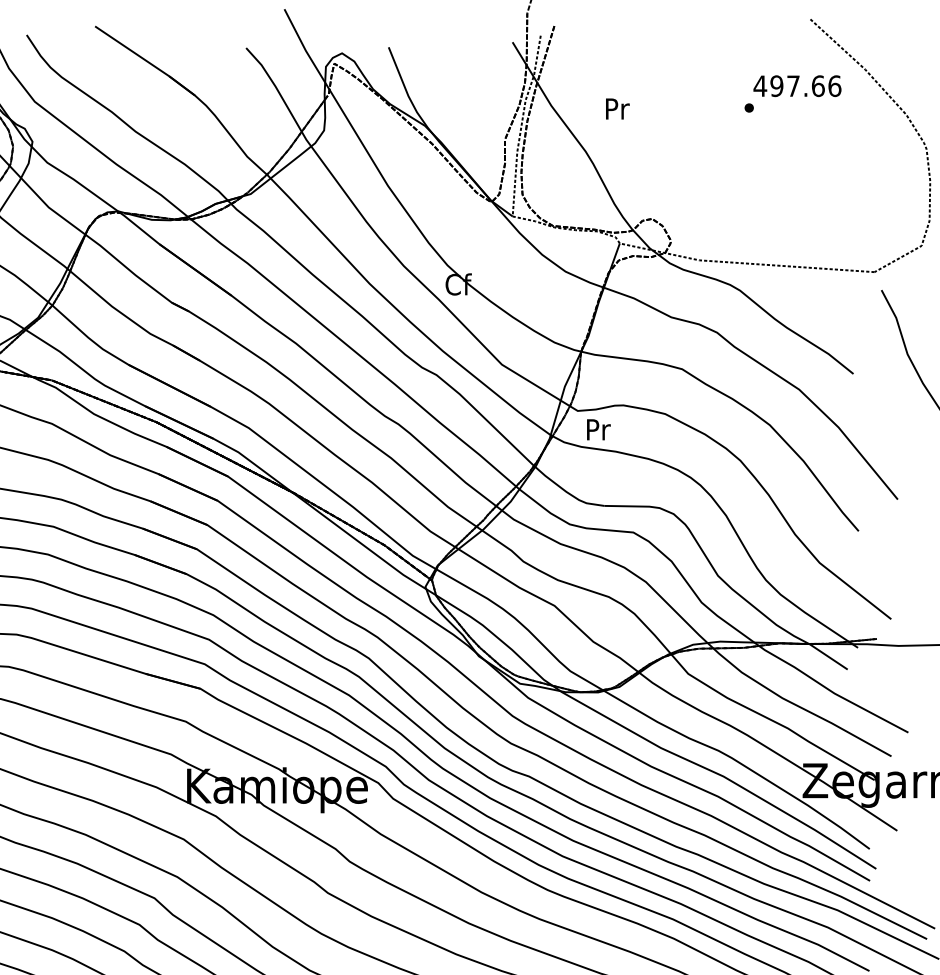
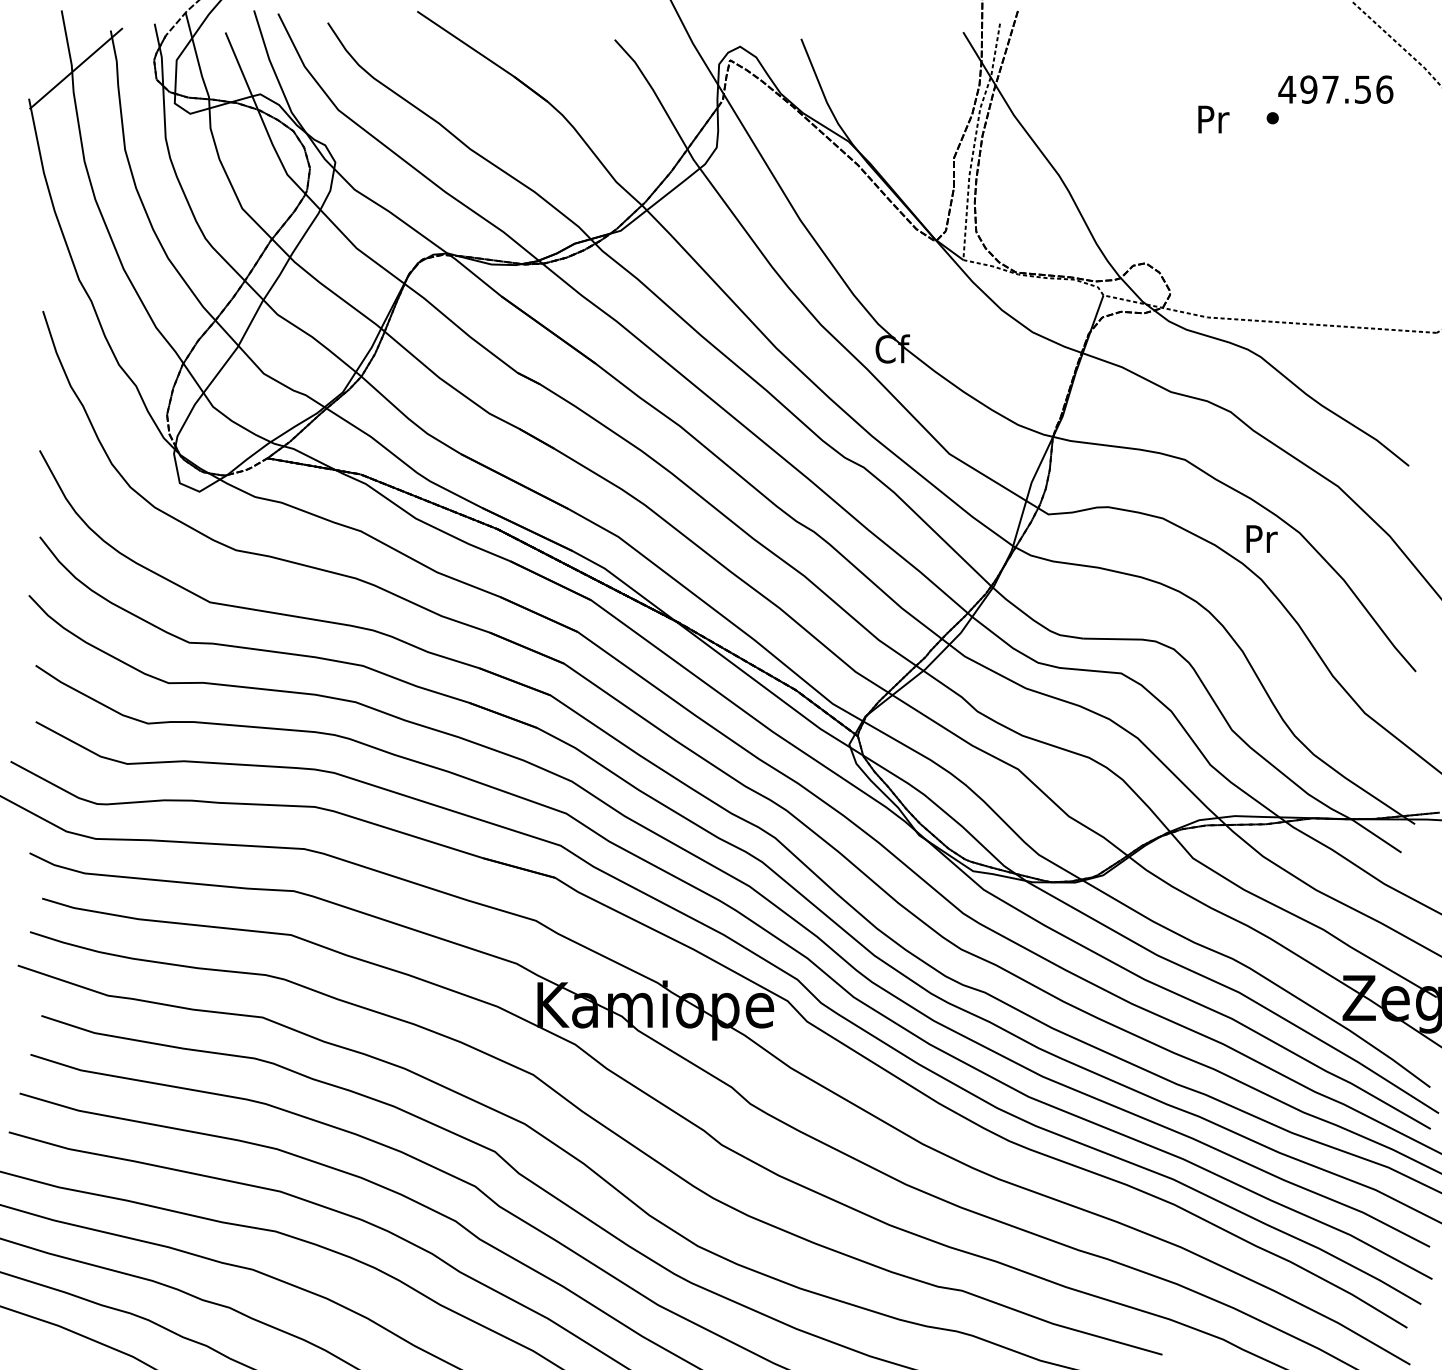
text: (817, 86) -> (1362, 89), 497.66 -> 497.56
text: (617, 108) -> (1213, 119), moved
text: (598, 429) -> (1261, 538), moved

